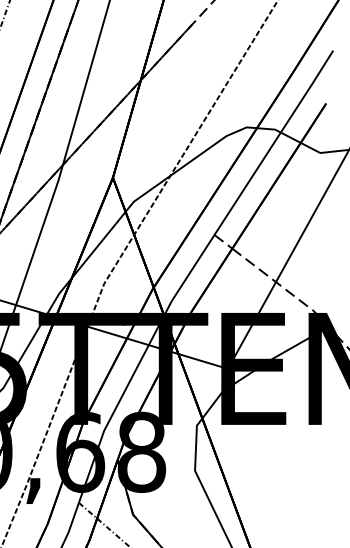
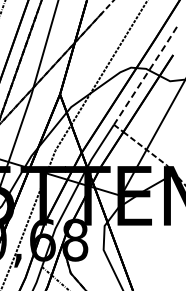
line: (273, 142) -> (145, 75), solid -> dashed

